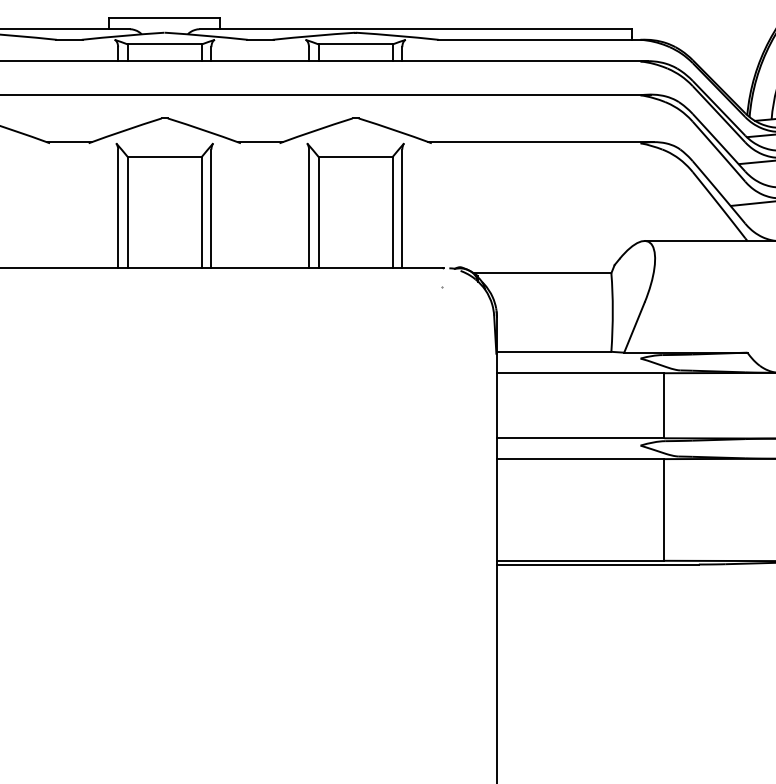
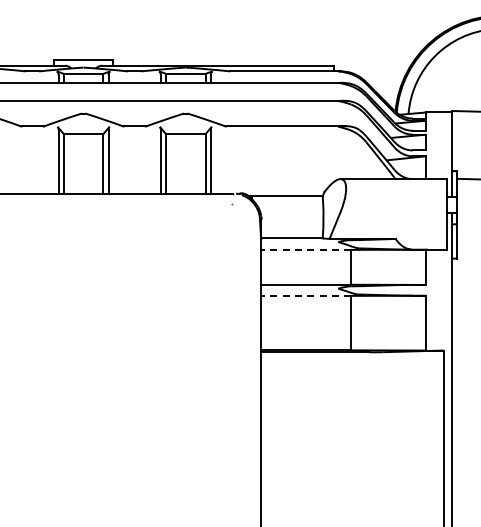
line: (581, 372) -> (306, 249), solid -> dashed
line: (581, 458) -> (306, 295), solid -> dashed

